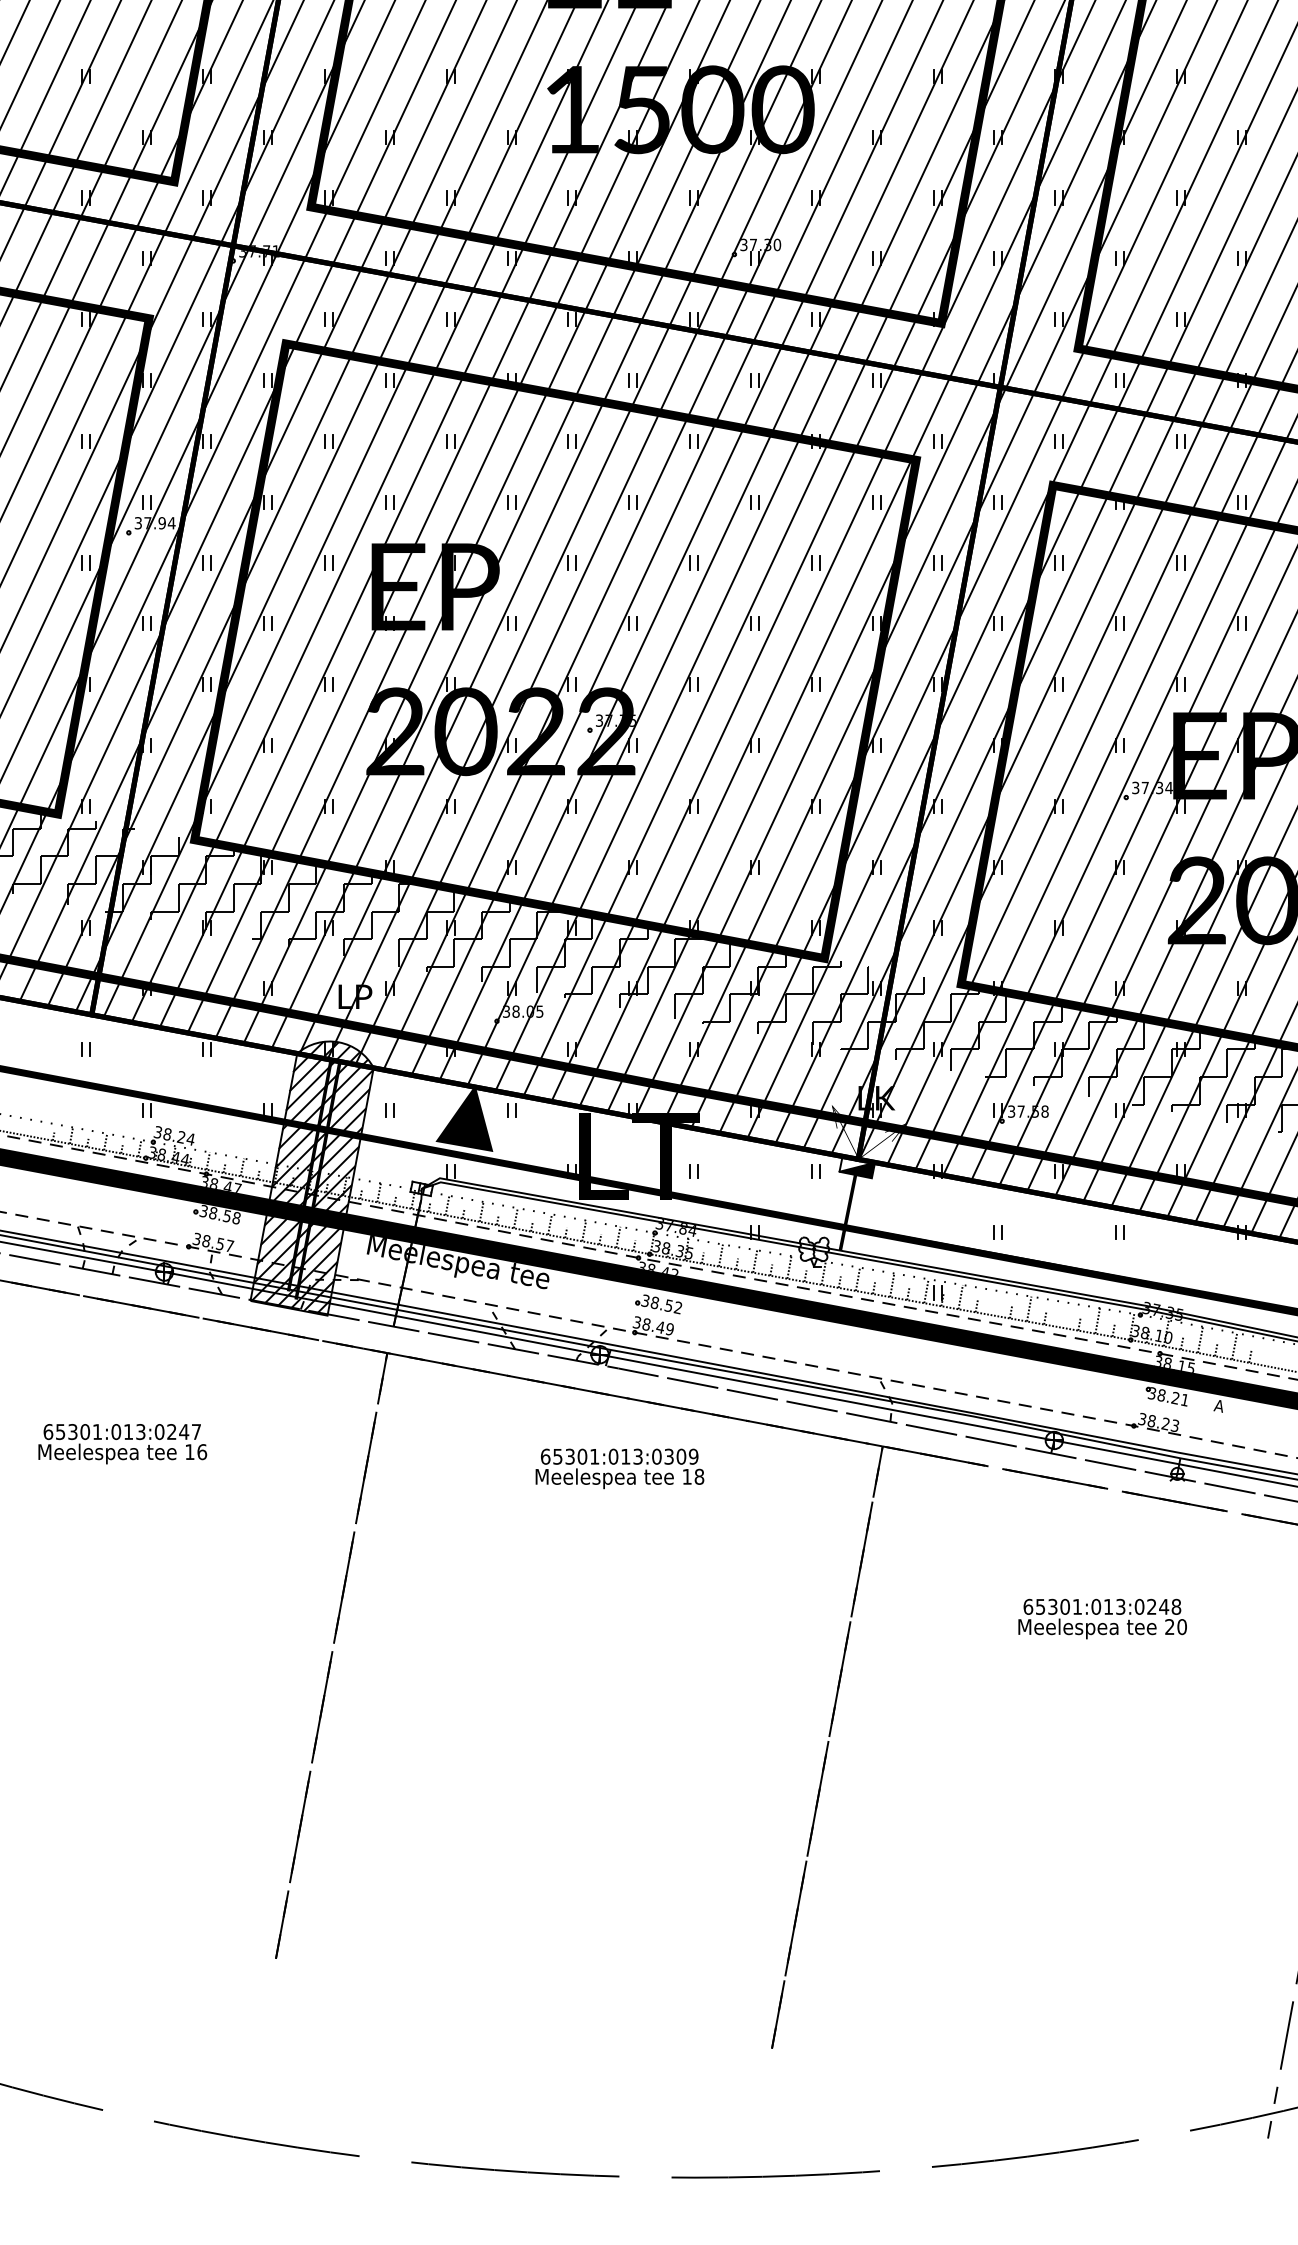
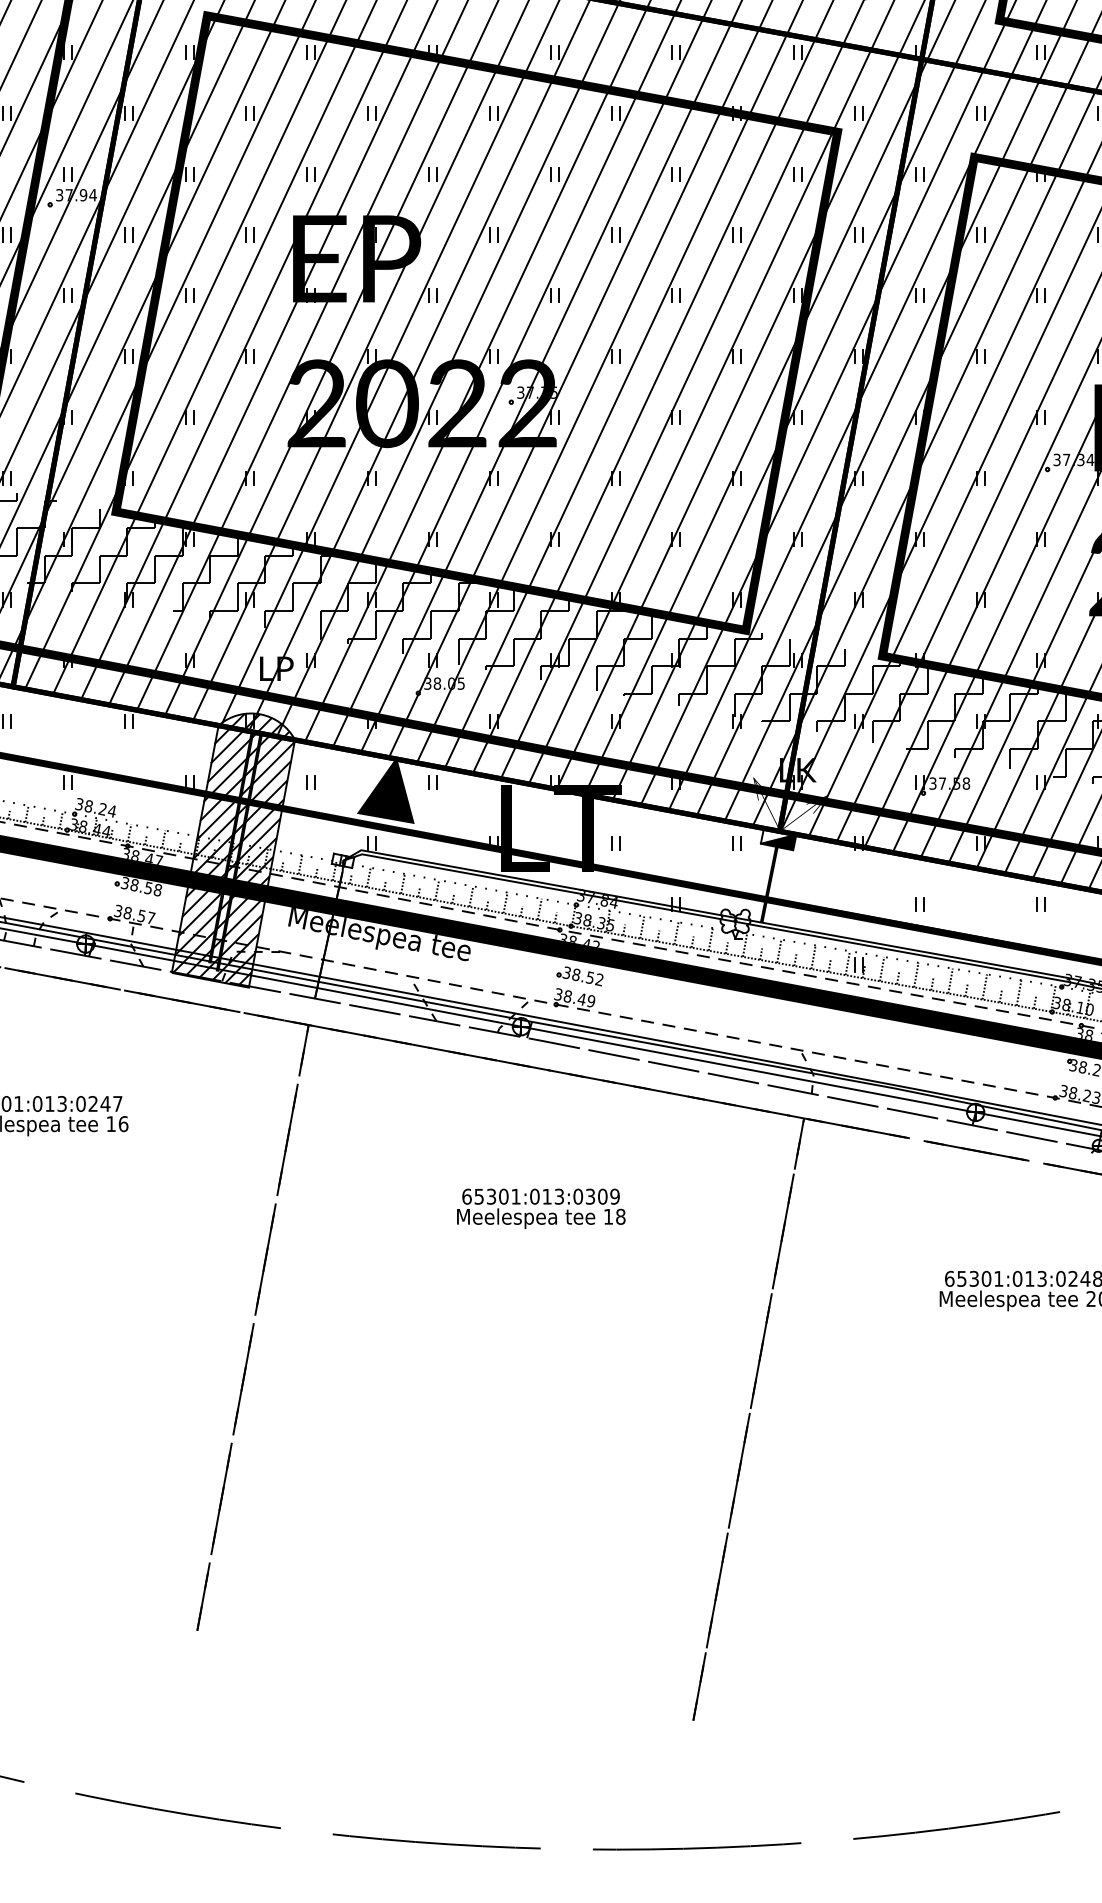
line: (994, 1302) -> (915, 974), added
line: (1063, 1314) -> (984, 986), added
text: (619, 1468) -> (540, 1208), moved

